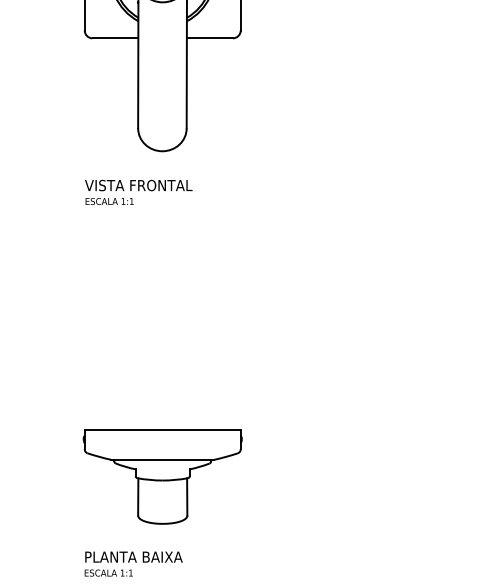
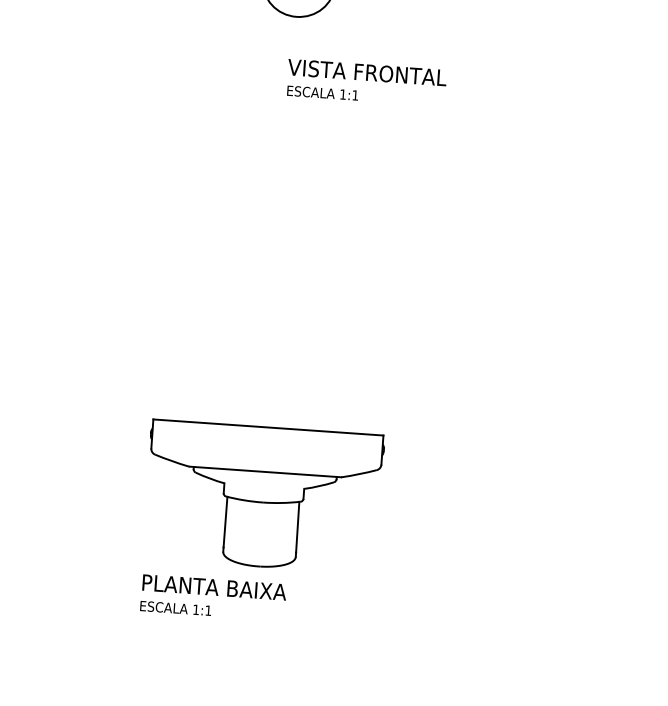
text: (138, 191) -> (366, 81), moved
text: (133, 563) -> (213, 596), moved

